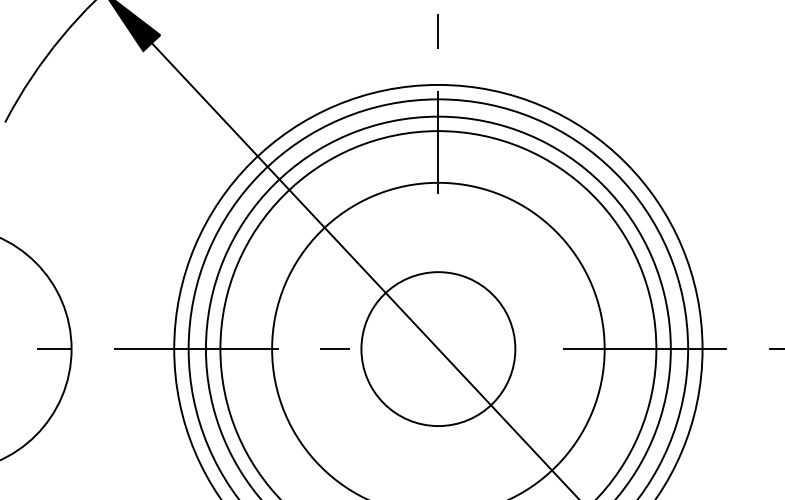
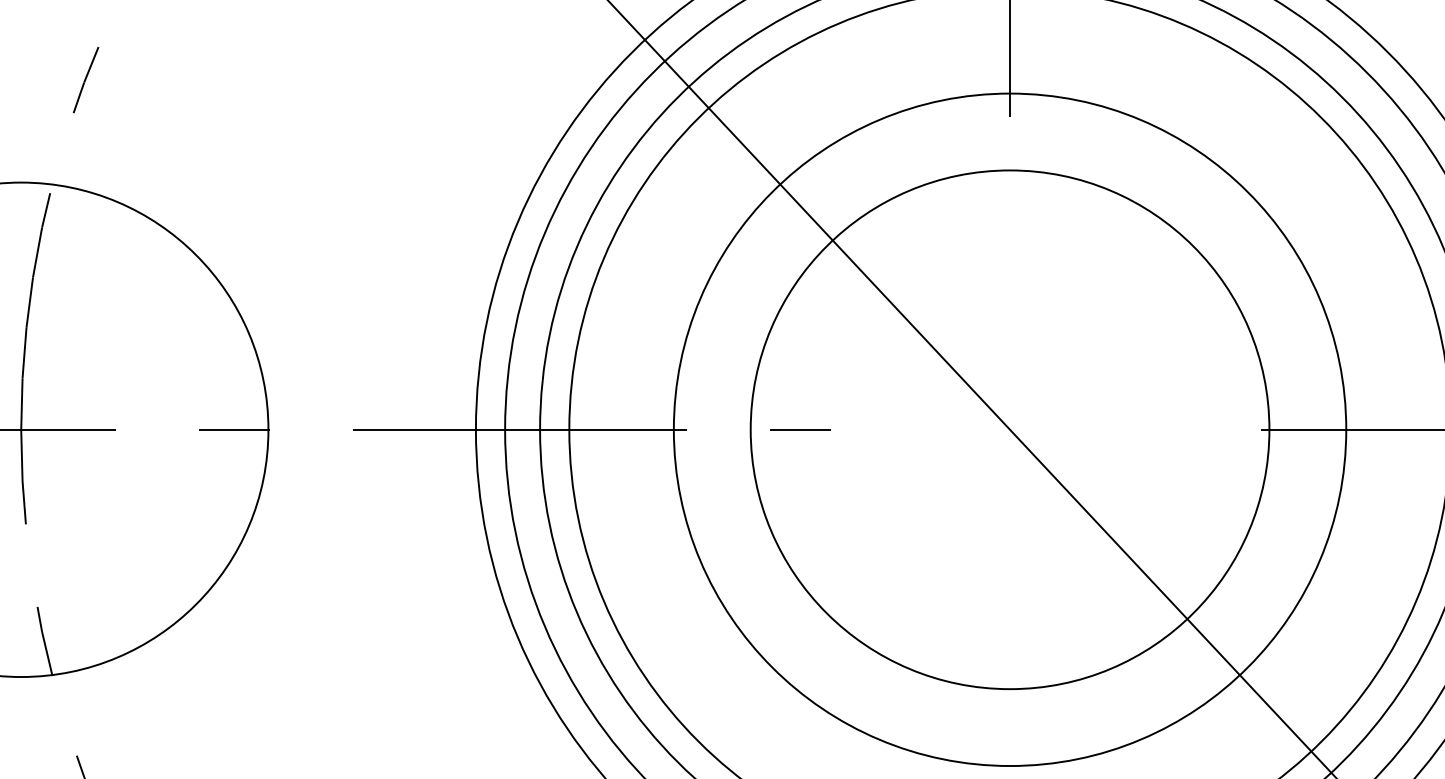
circle: (438, 348) -> (1010, 428), size x1.67

